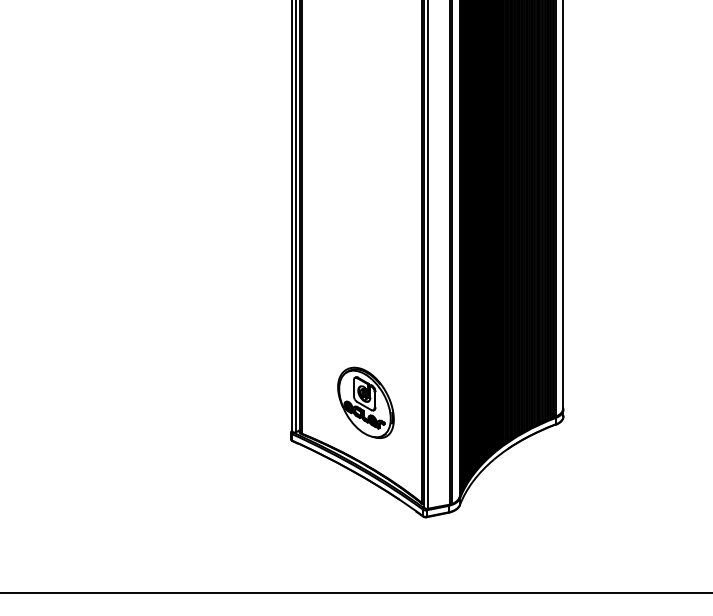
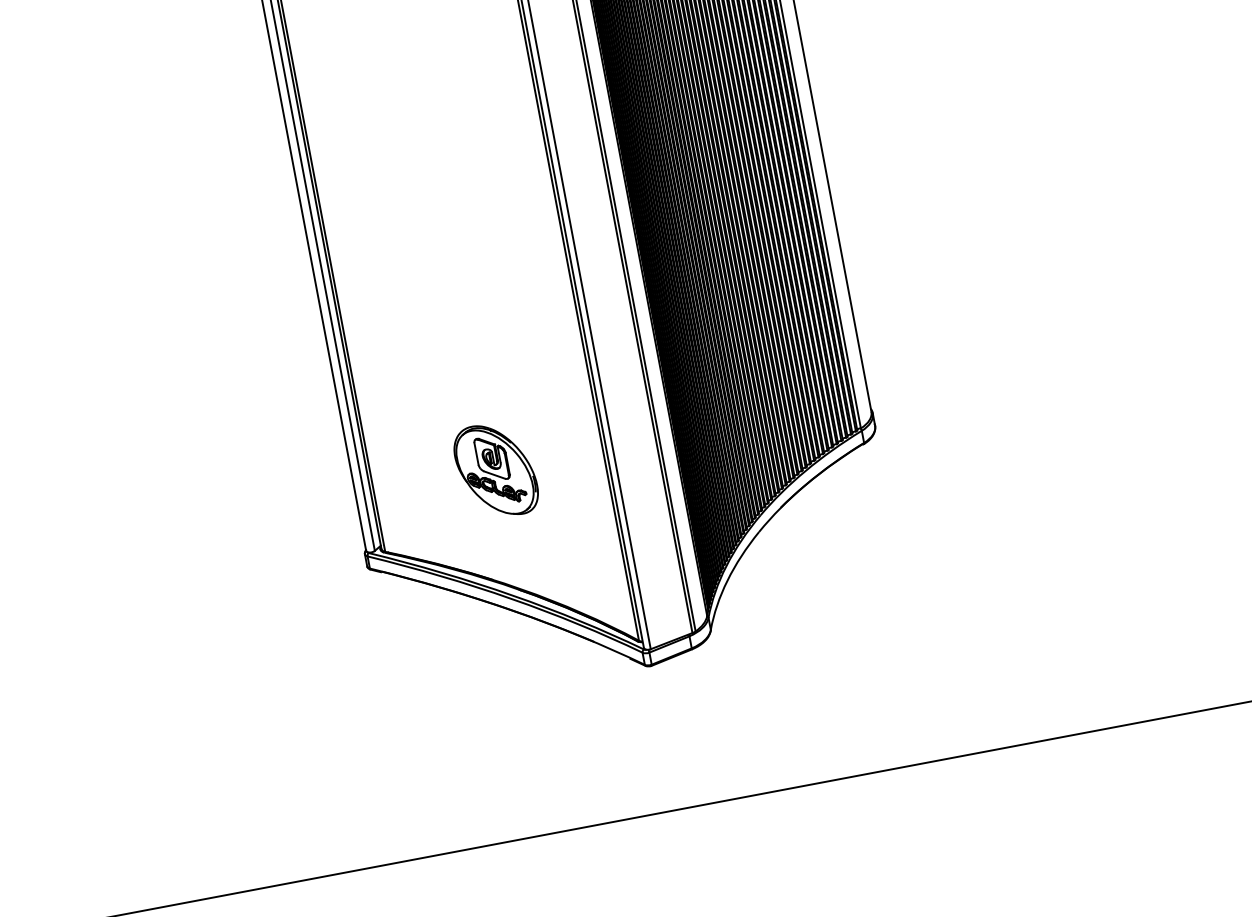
part: (365, 402) -> (495, 470), size x0.7

